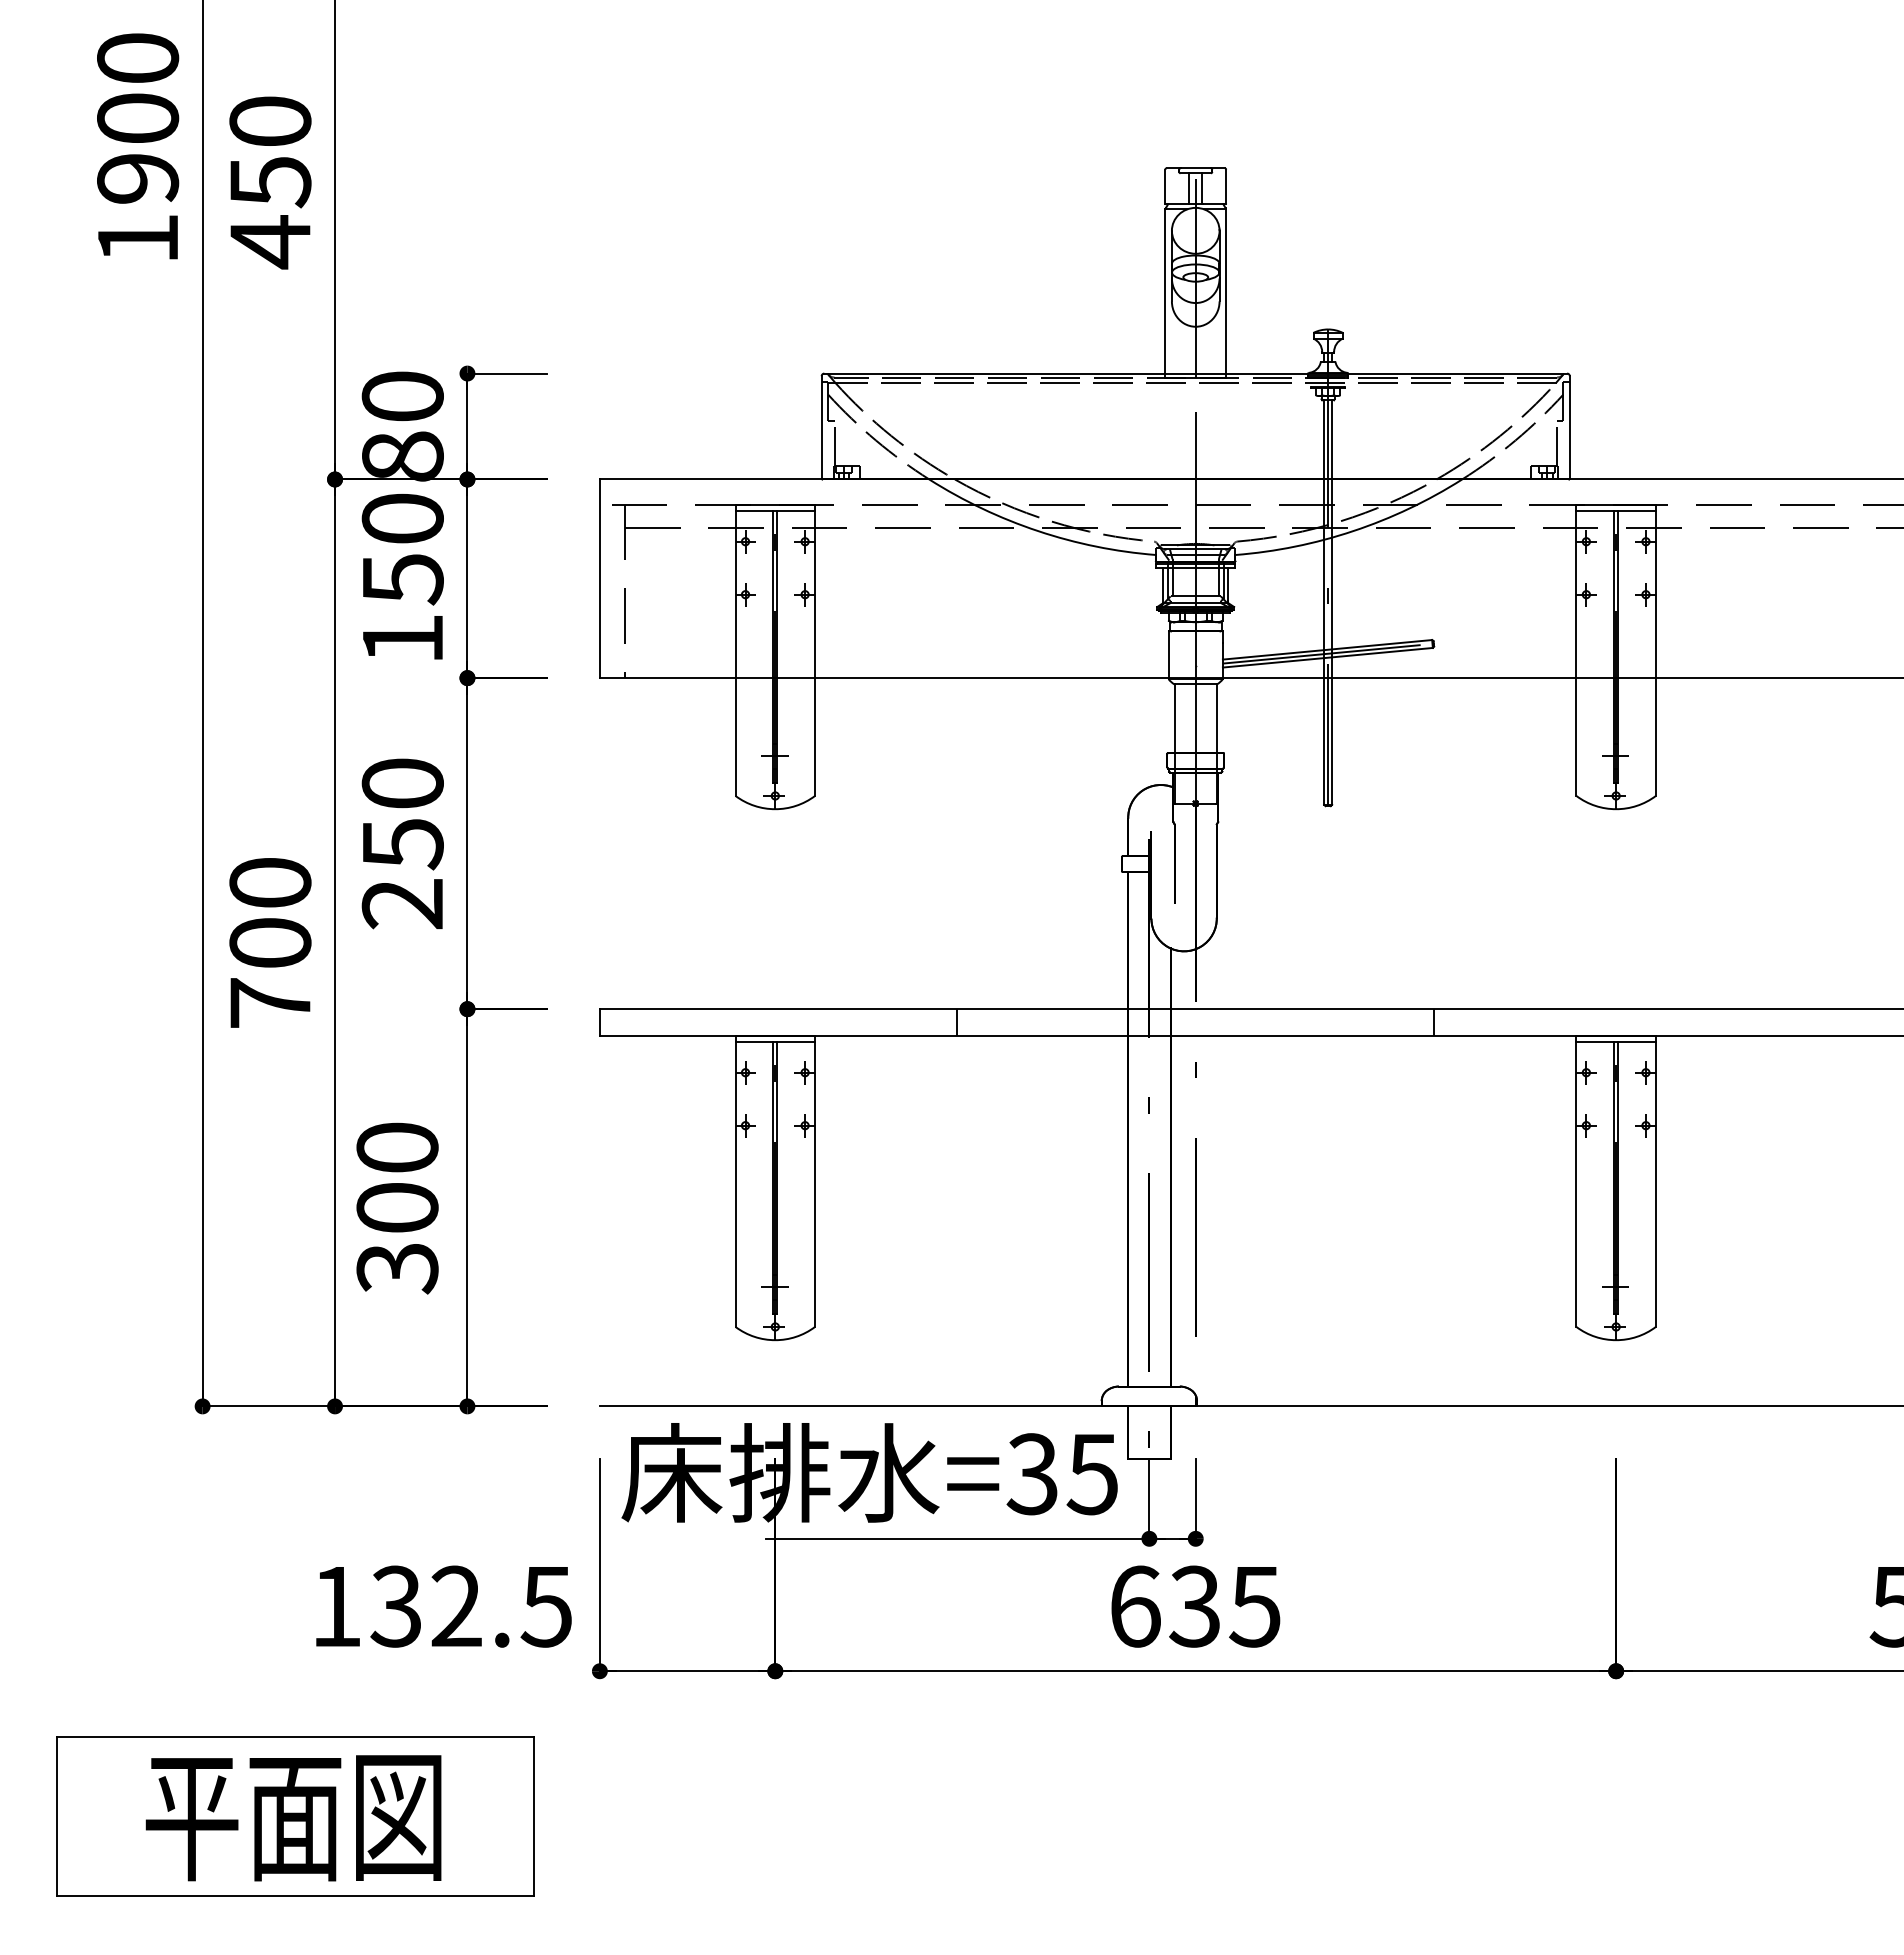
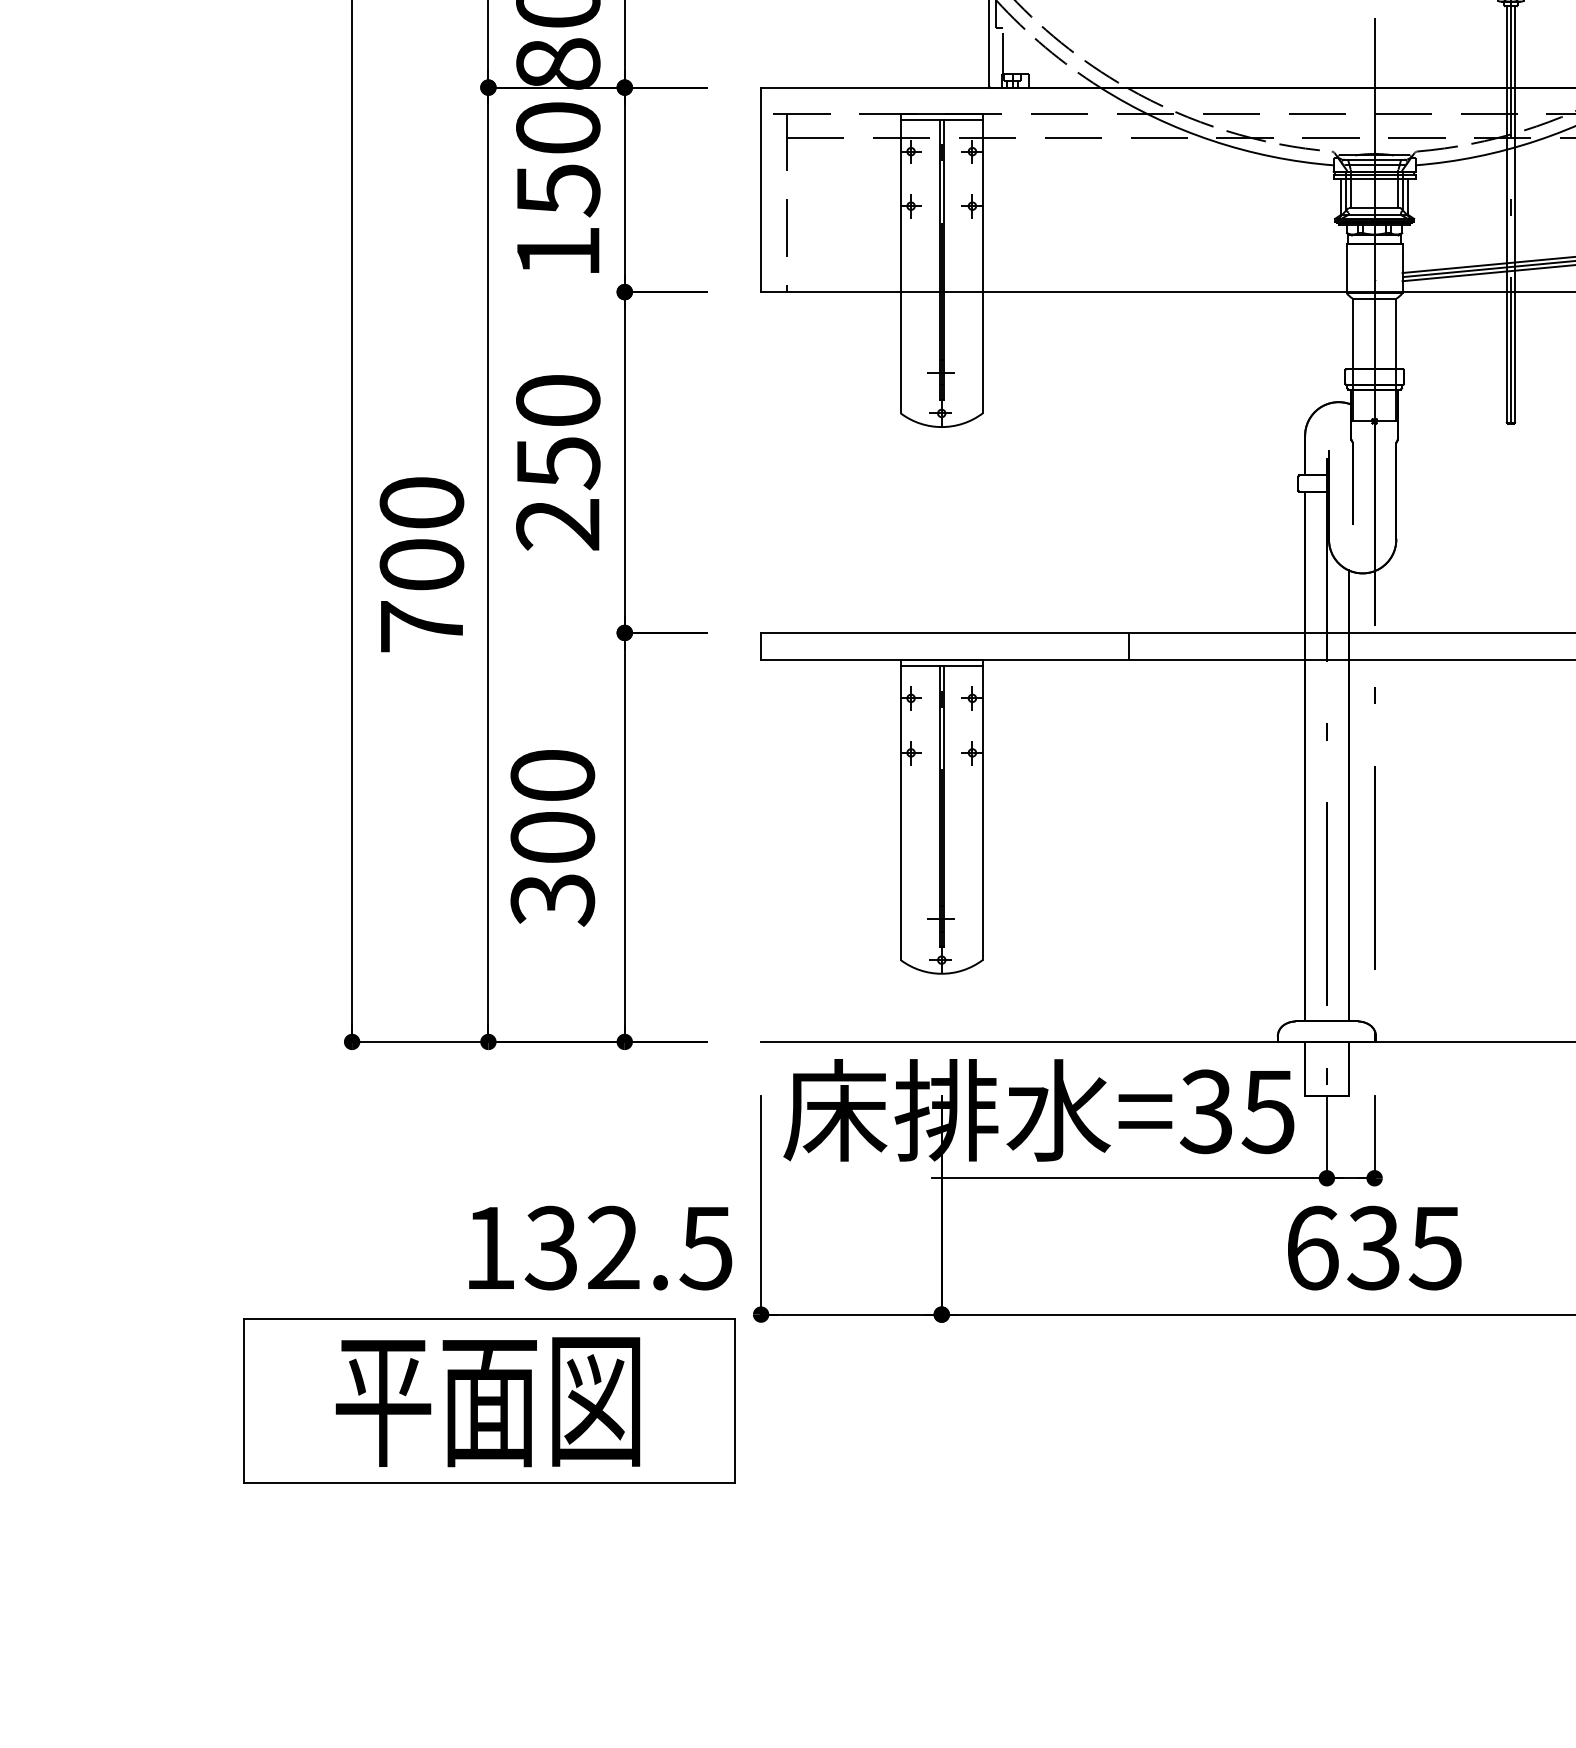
part: (295, 1816) -> (489, 1400), moved

